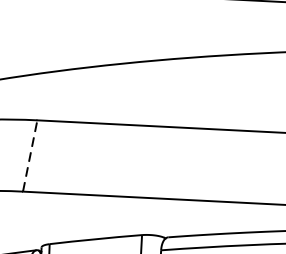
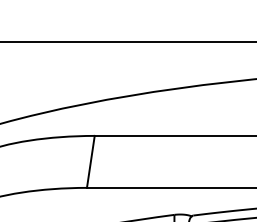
line: (29, 155) -> (90, 161), dashed -> solid

